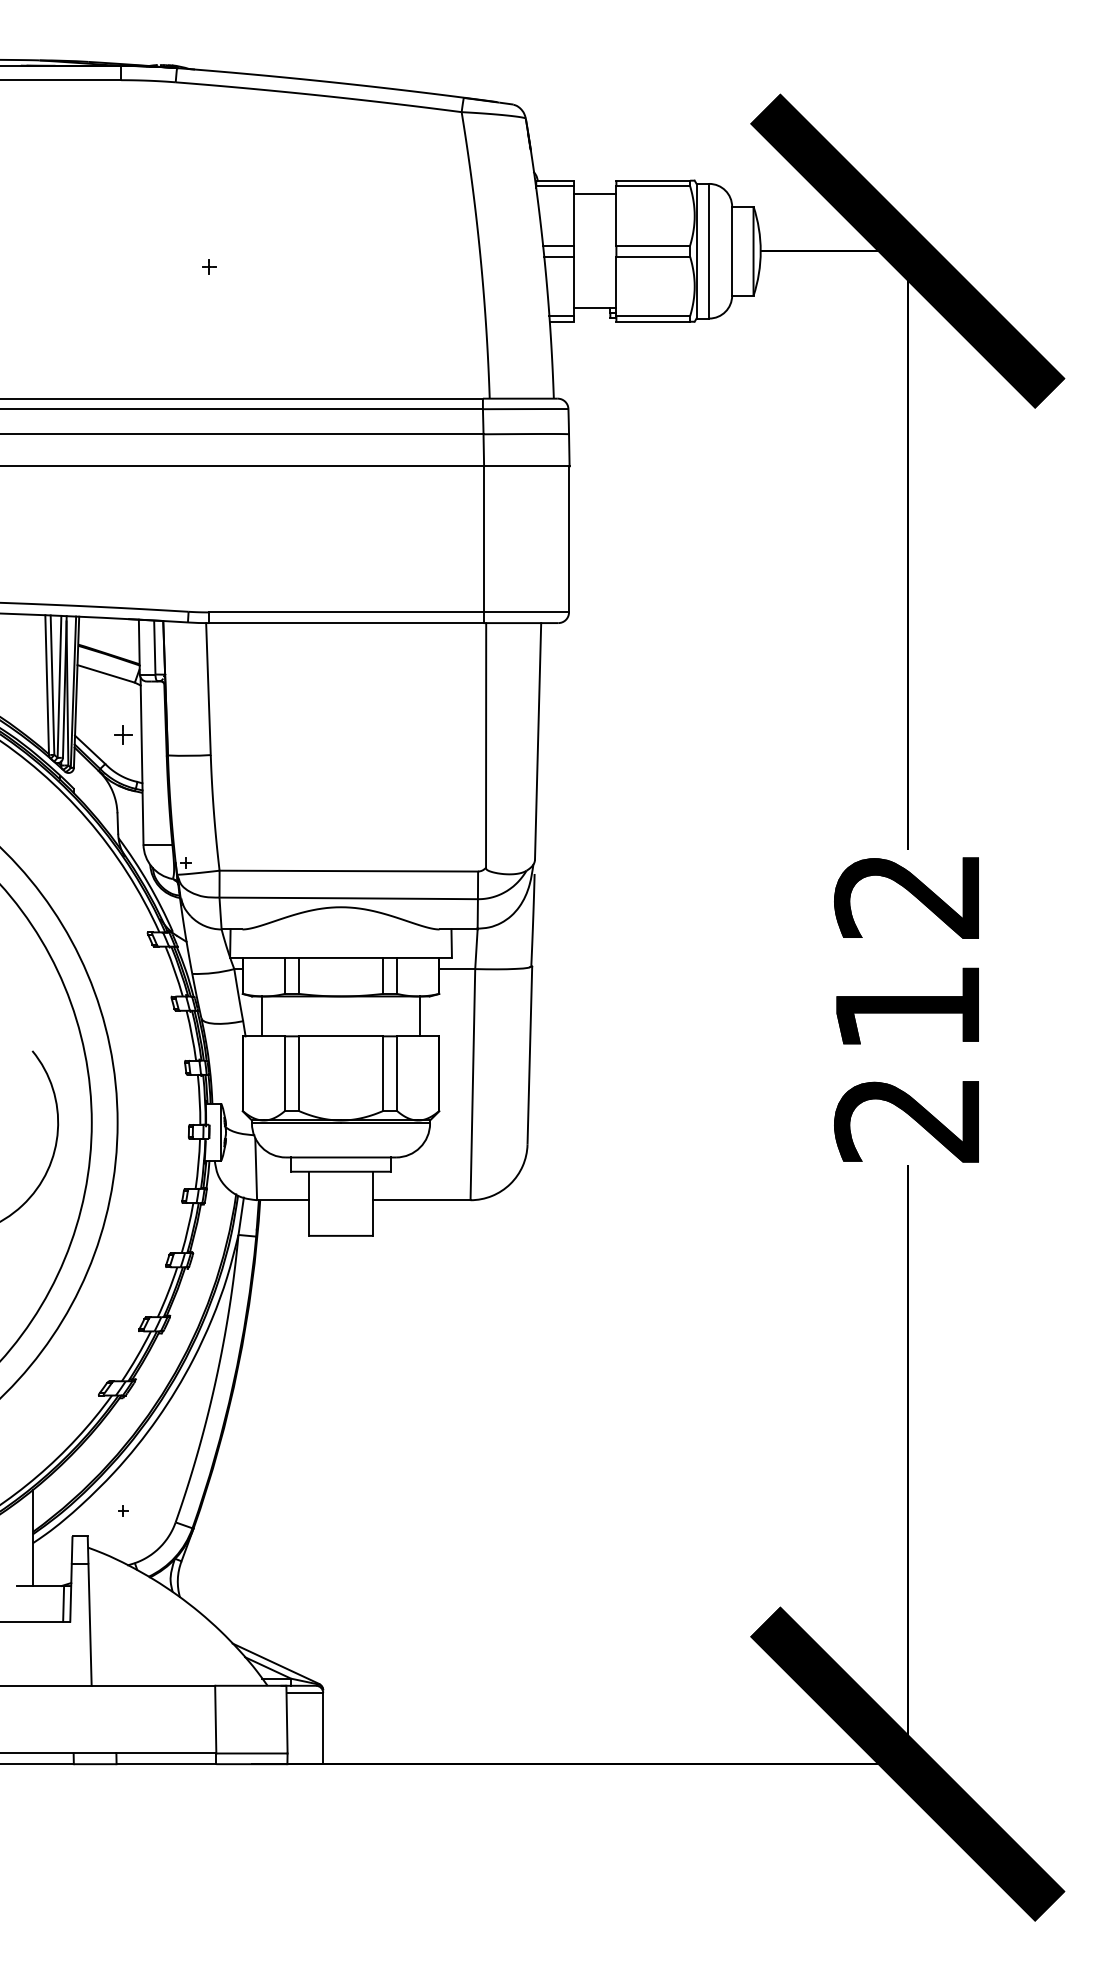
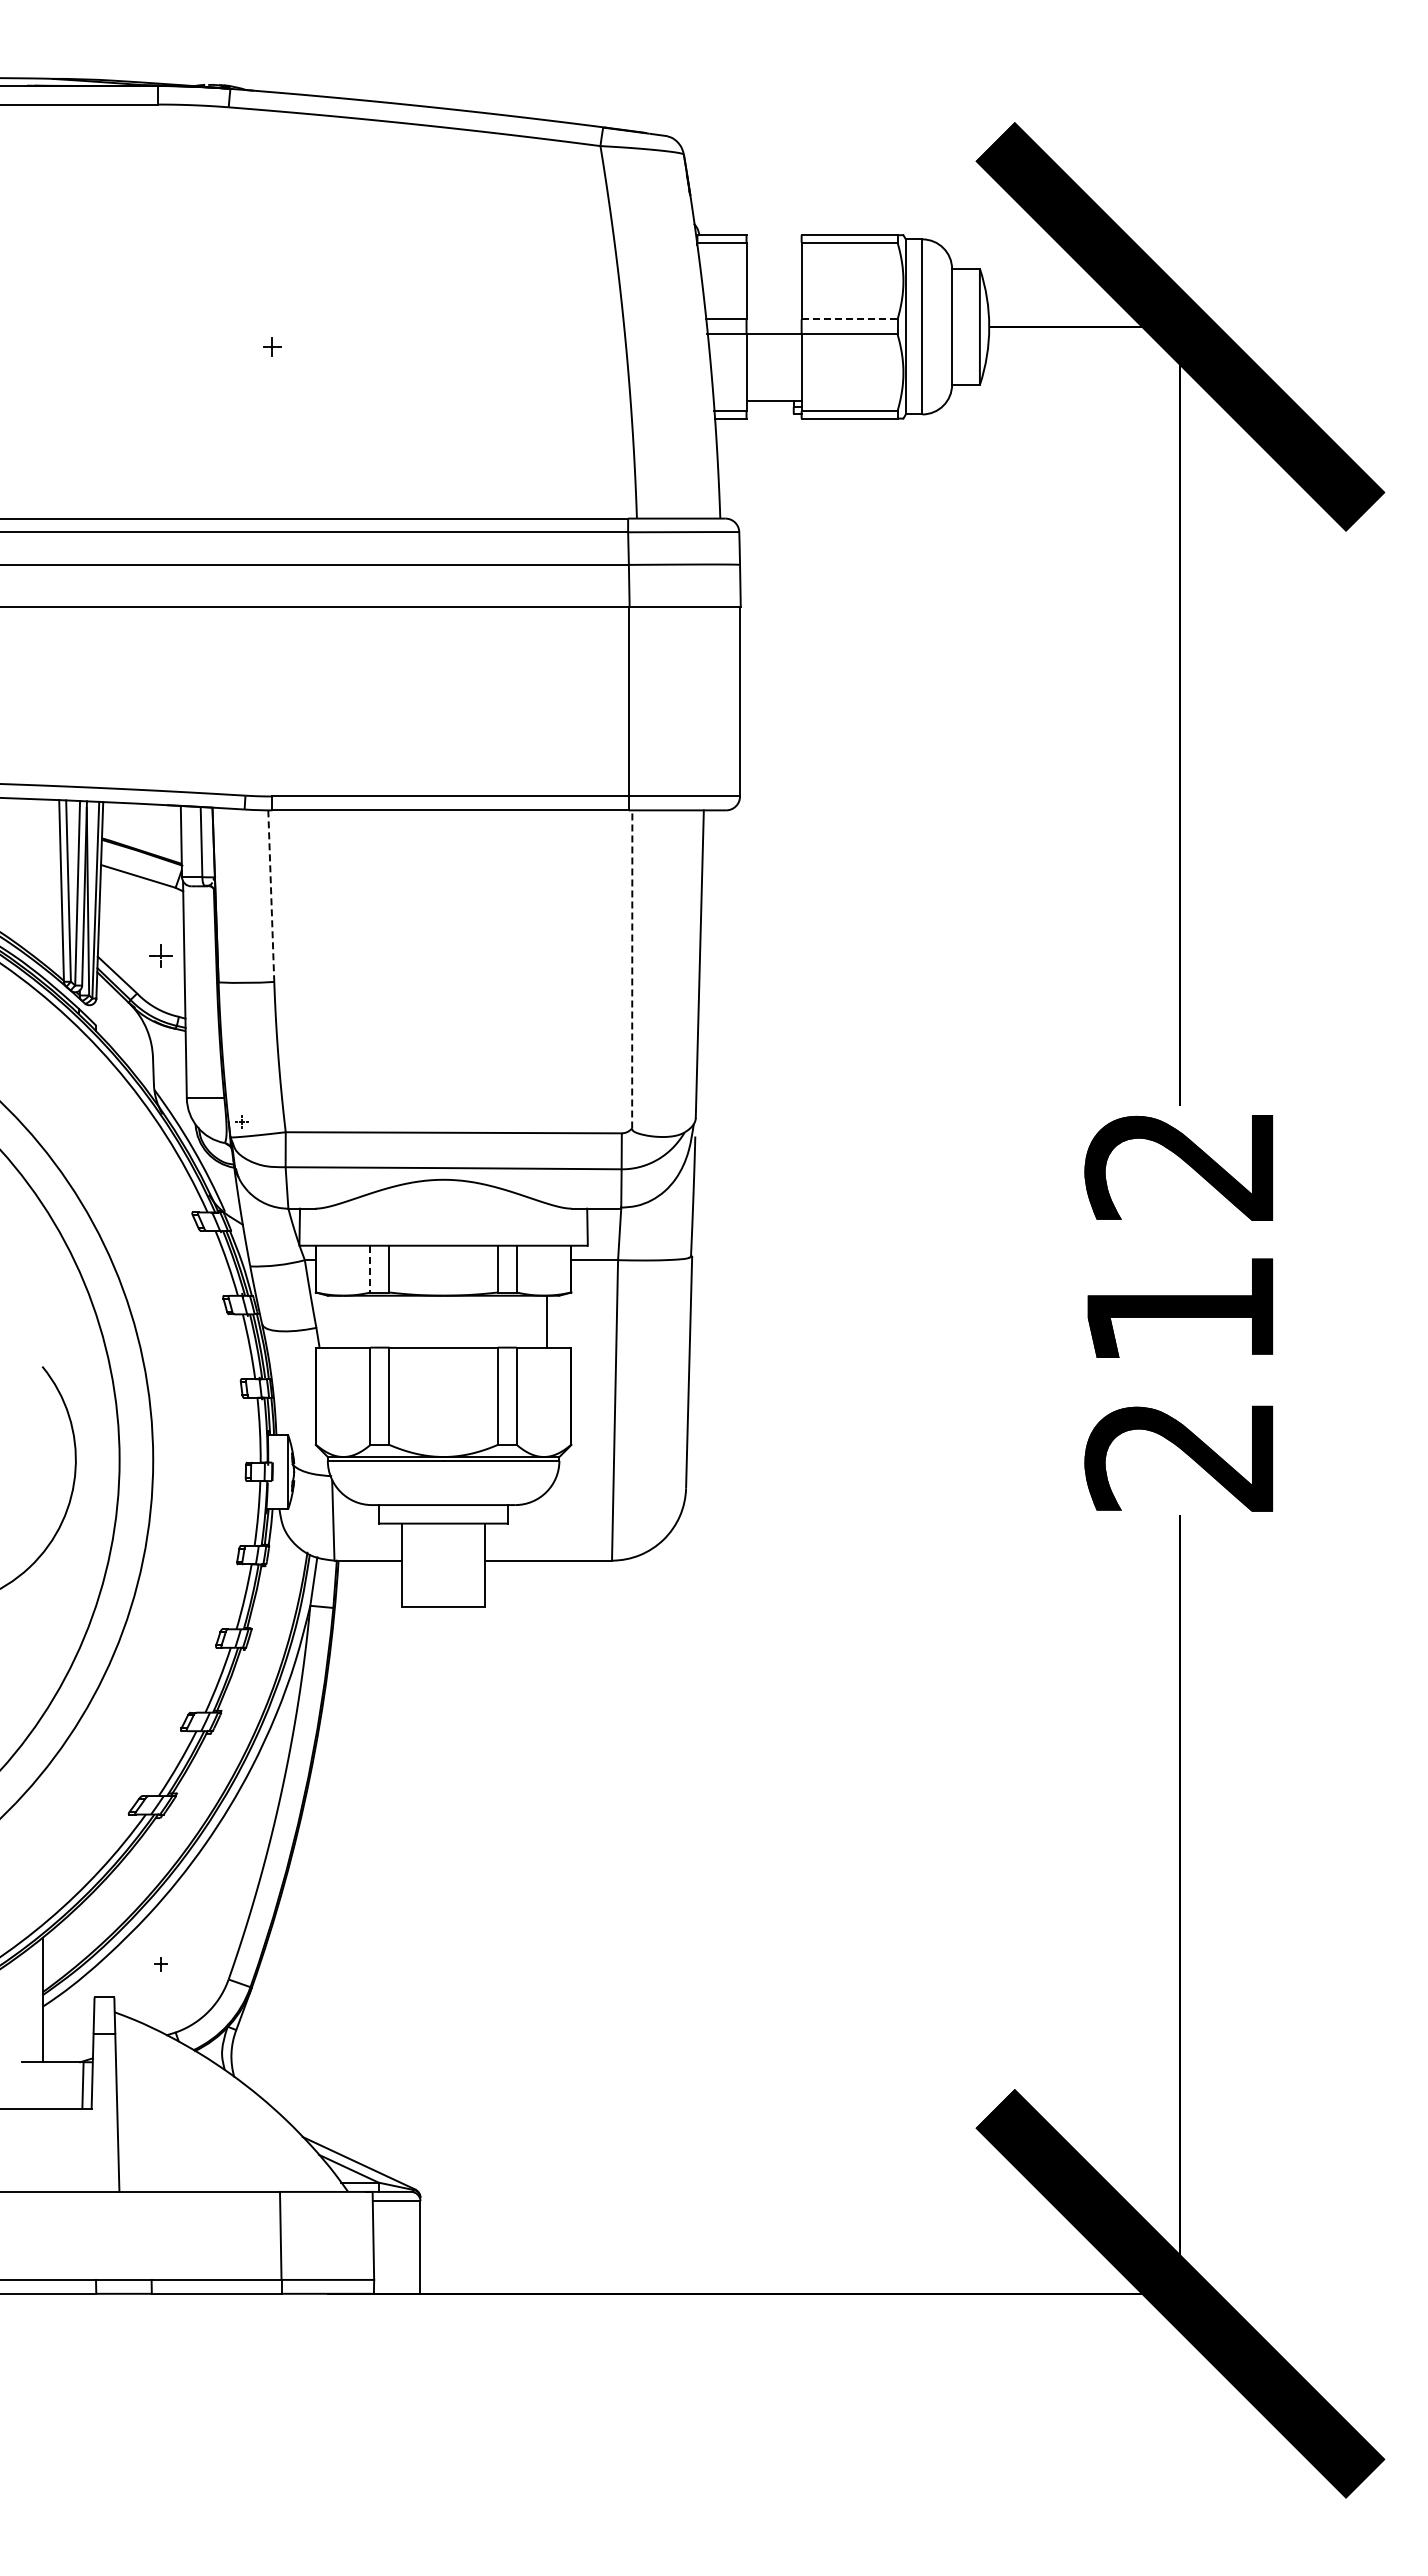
line: (594, 193) -> (773, 333), moved
line: (653, 245) -> (849, 319), solid -> dashed
line: (208, 689) -> (271, 896), solid -> dashed
line: (486, 744) -> (632, 968), solid -> dashed
line: (284, 976) -> (370, 1269), solid -> dashed
line: (261, 1016) -> (340, 1321), removed

